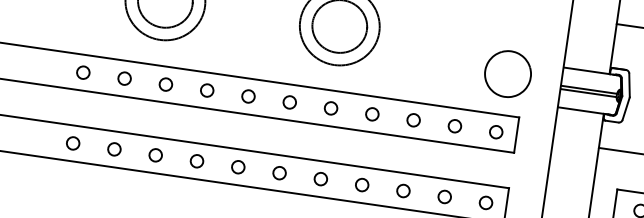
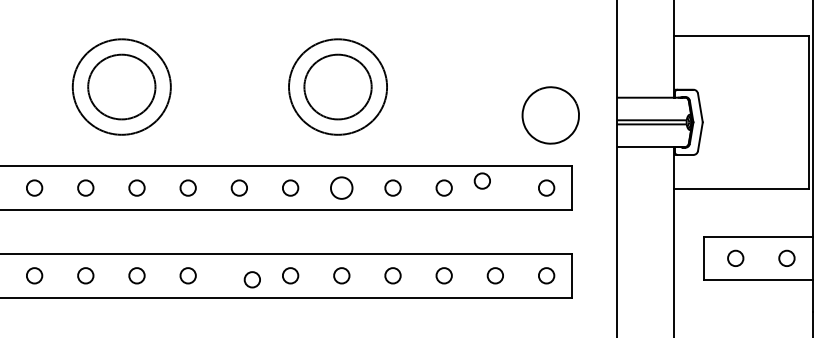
circle: (330, 107) -> (341, 187), size x1.4
circle: (454, 125) -> (481, 180), moved
circle: (237, 166) -> (251, 279), moved

